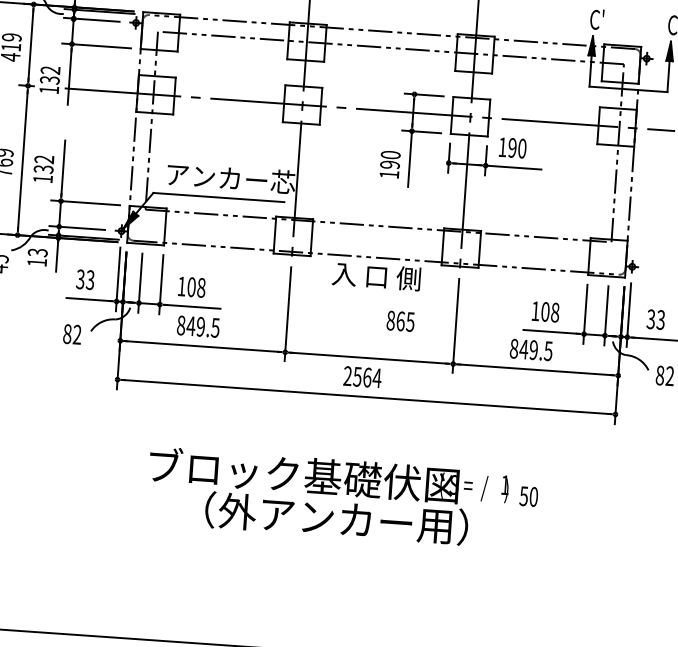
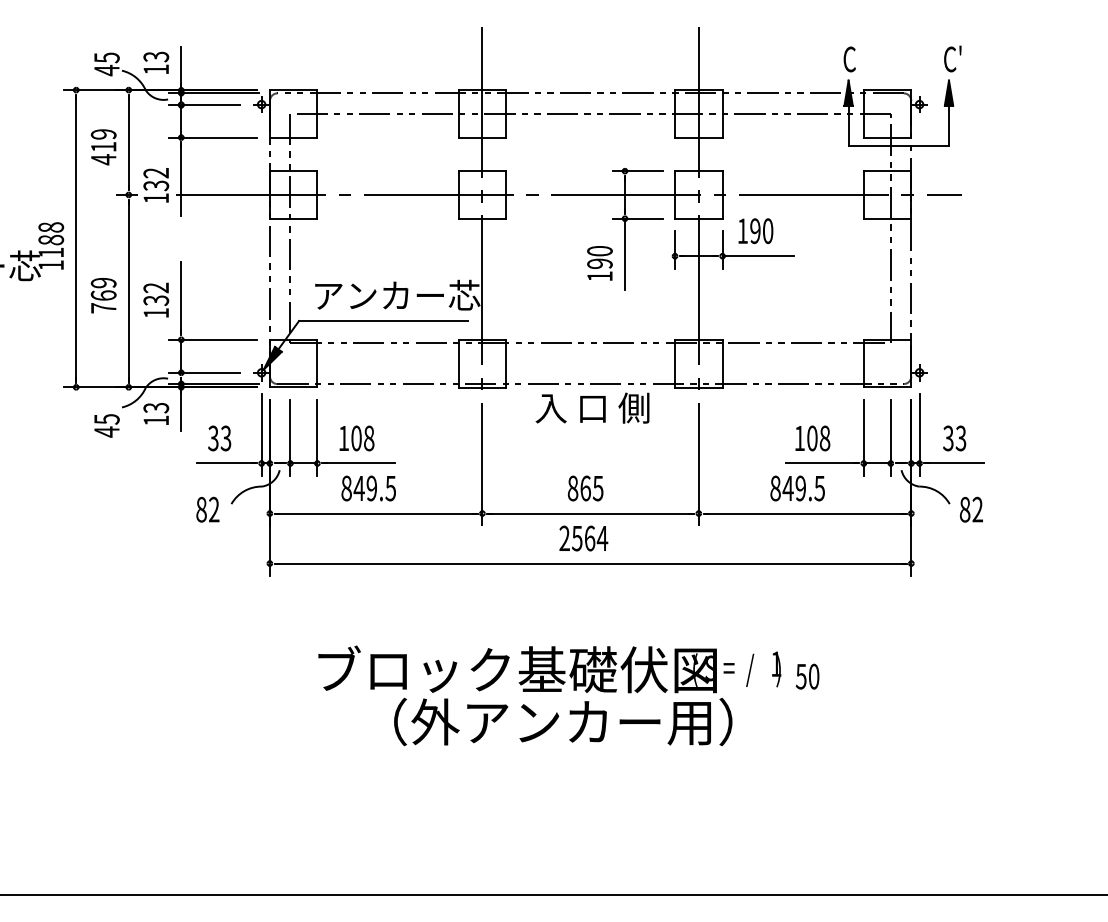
text: (603, 13) -> (860, 50), C' -> C
text: (400, 321) -> (585, 488), moved

